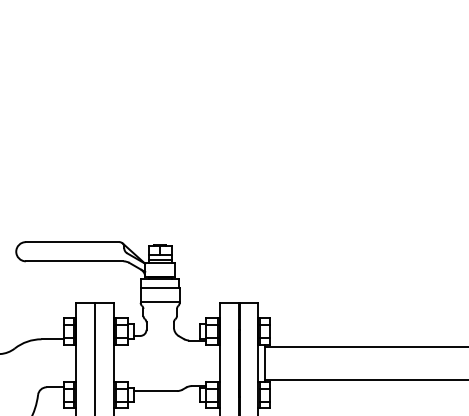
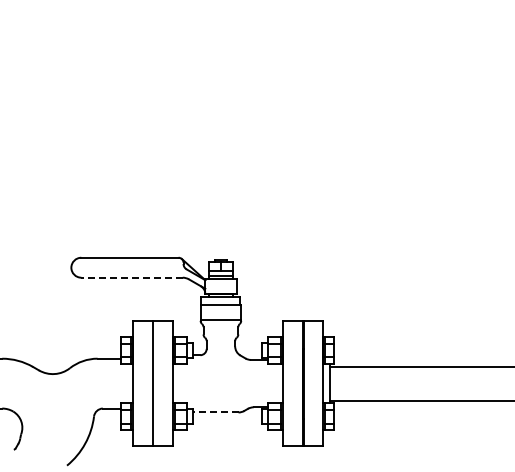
line: (75, 261) -> (132, 277), solid -> dashed
line: (154, 391) -> (215, 412), solid -> dashed

